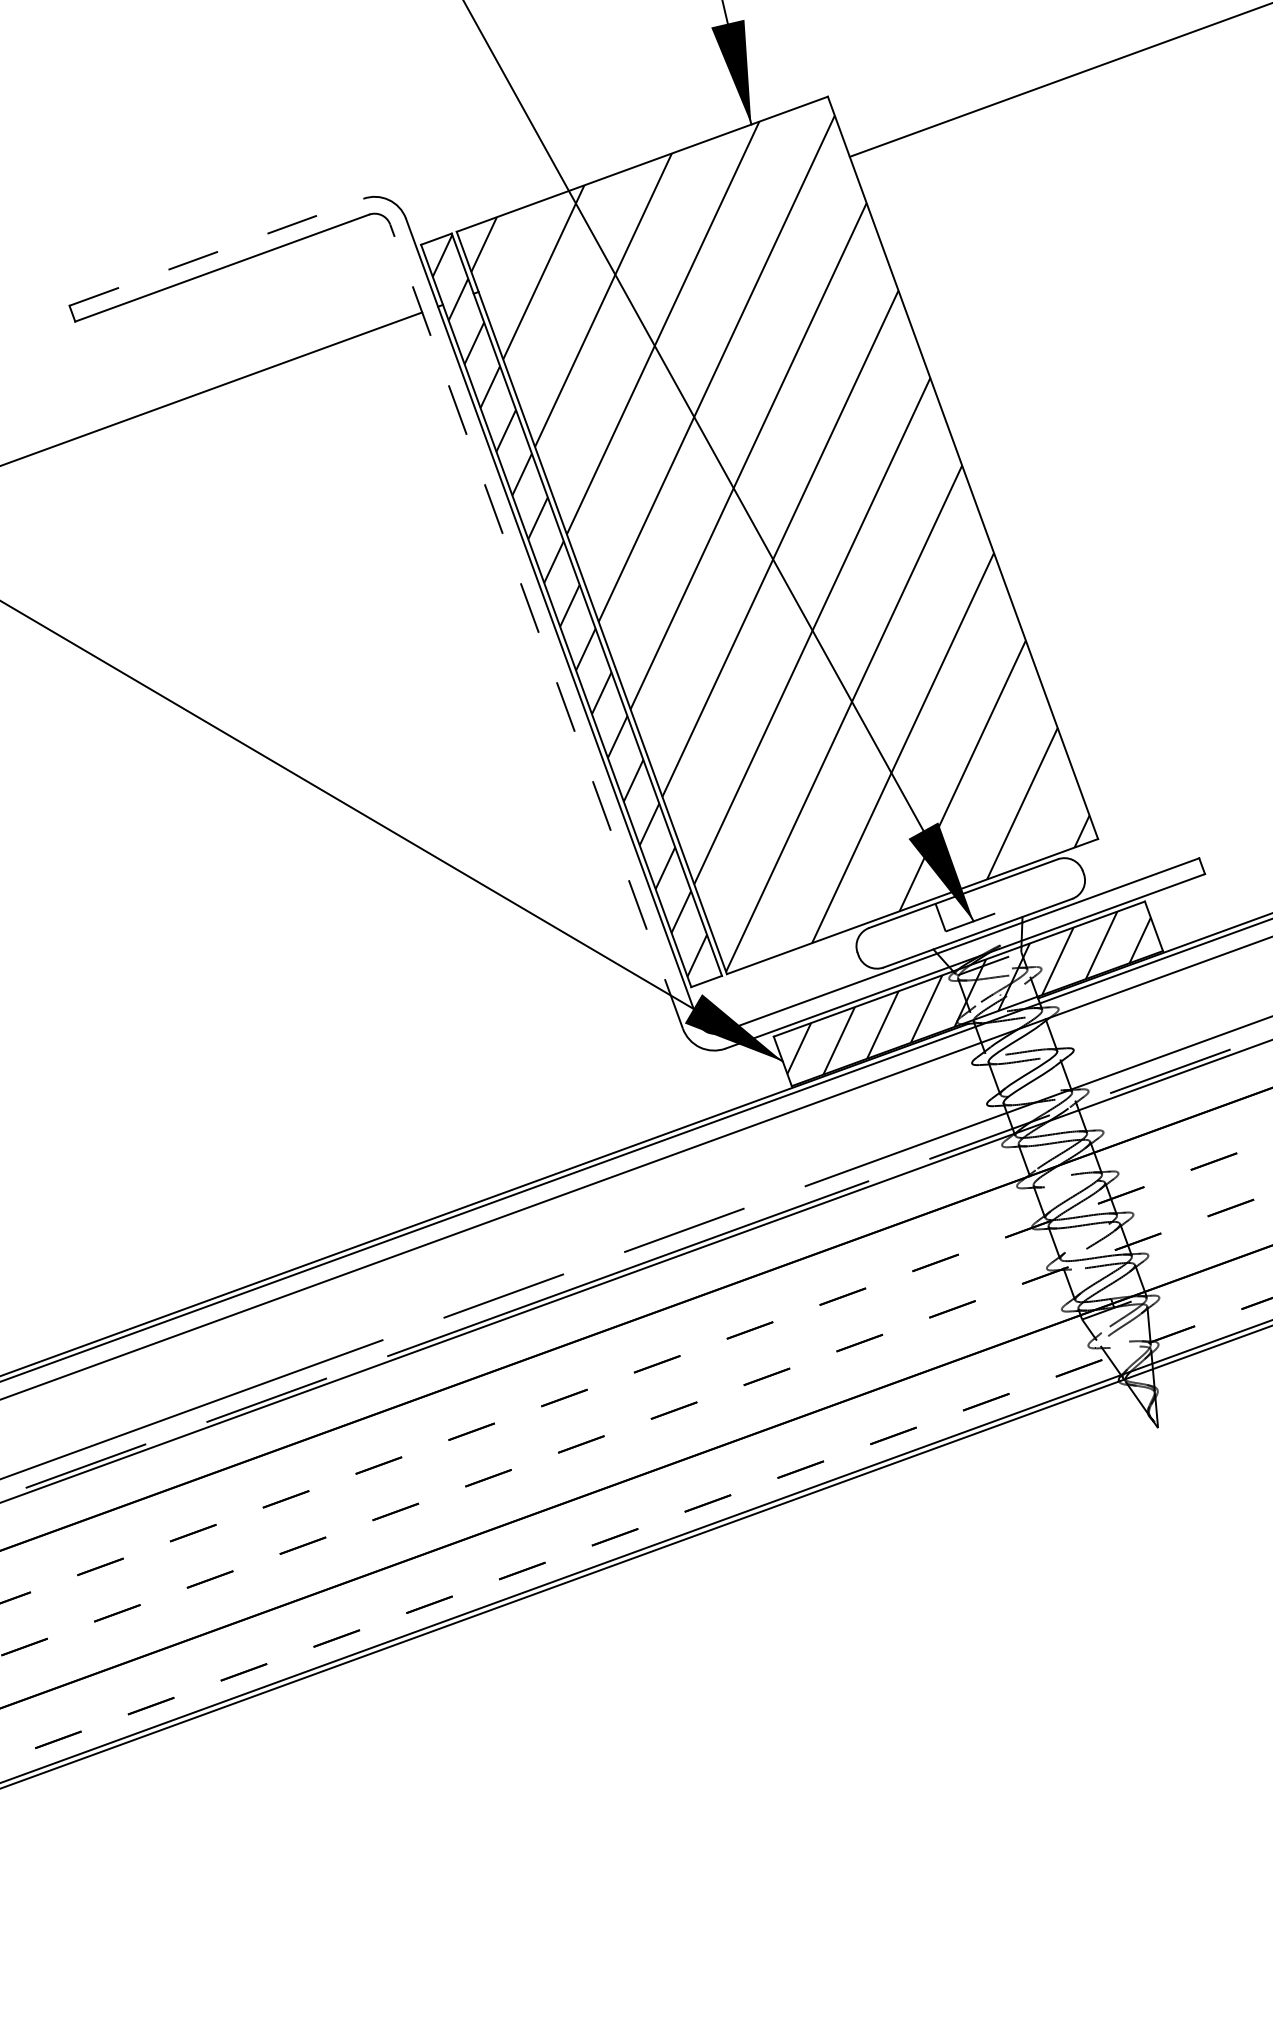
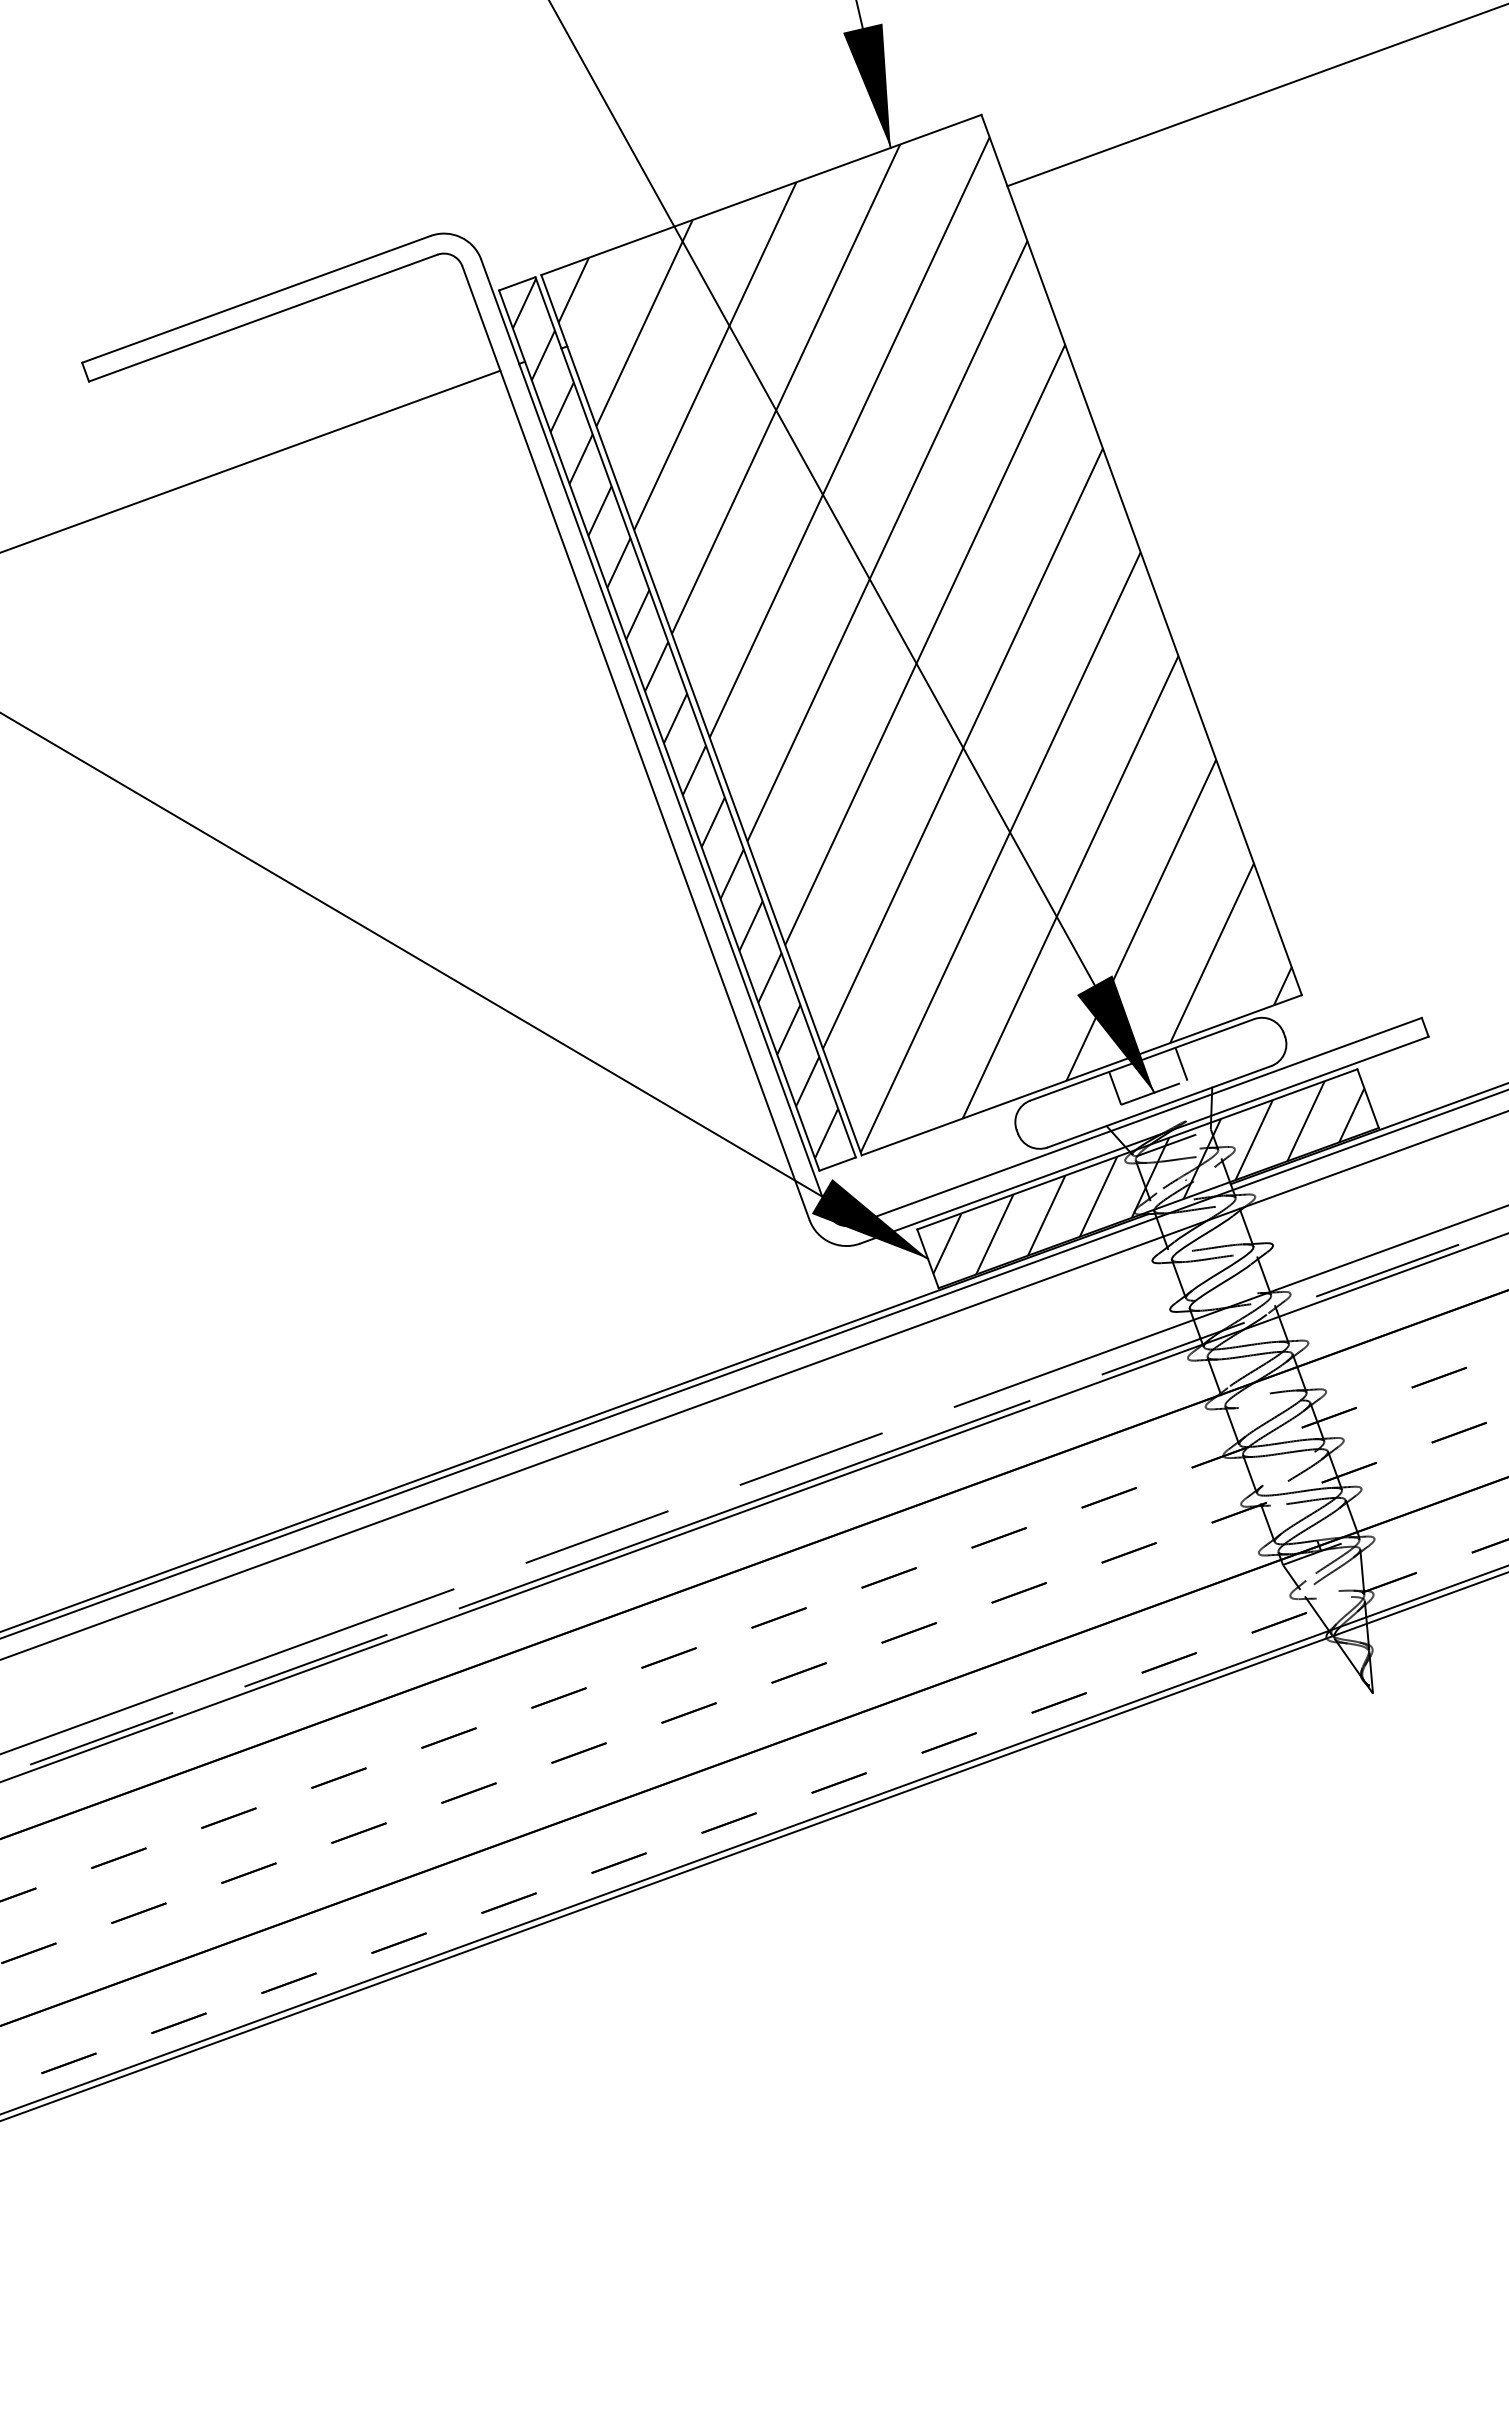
line: (216, 252) -> (256, 299), dashed -> solid
line: (536, 625) -> (635, 742), dashed -> solid
line: (996, 896) -> (1181, 1063), added

